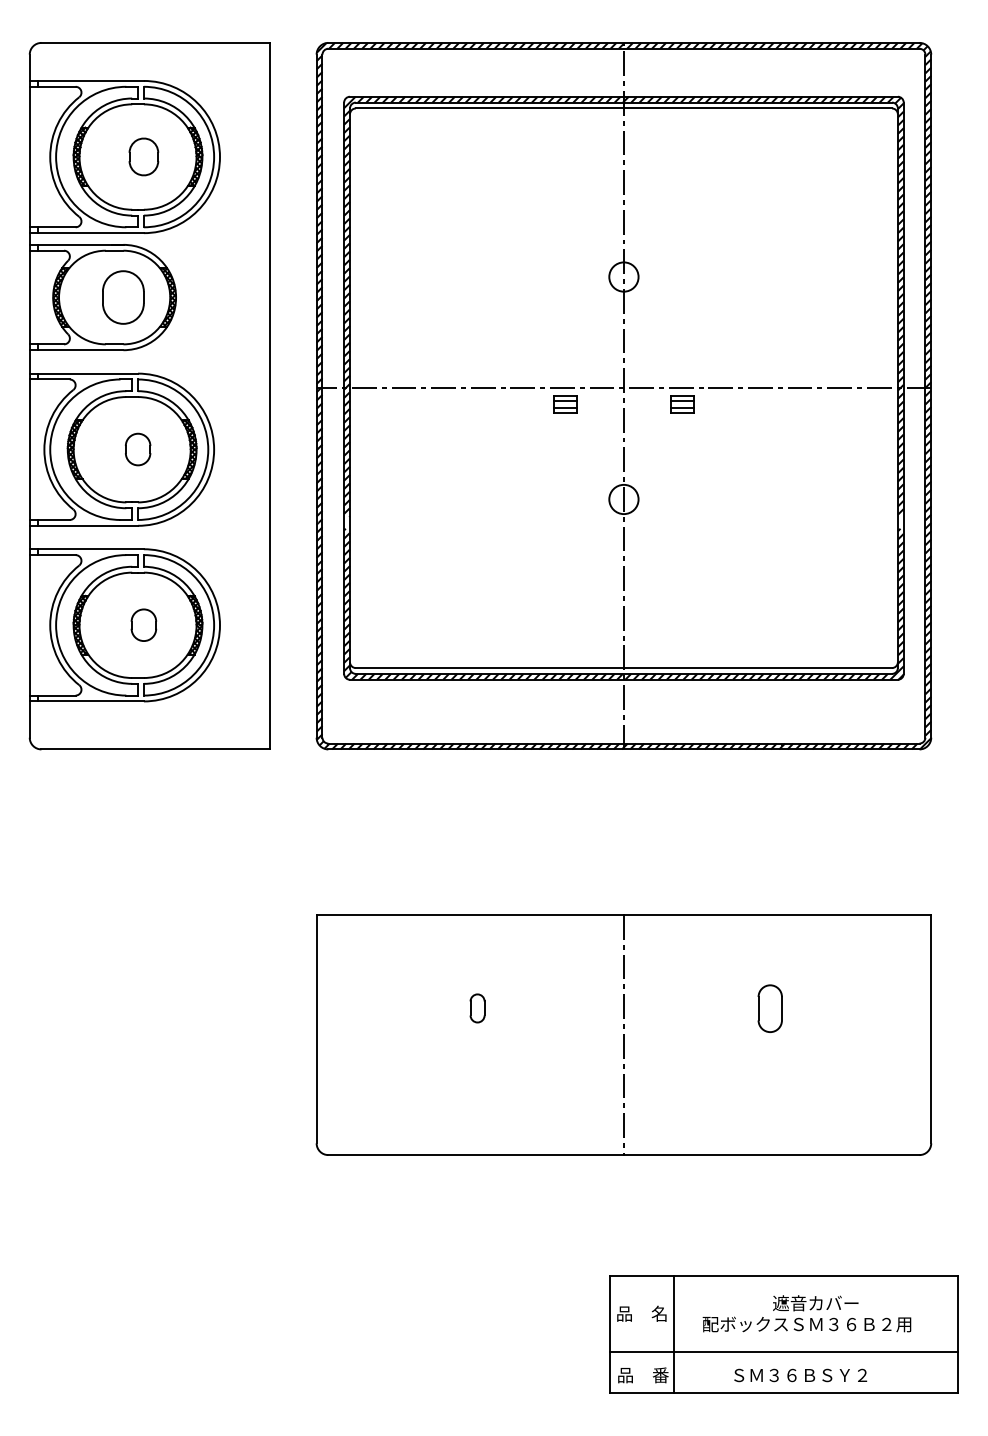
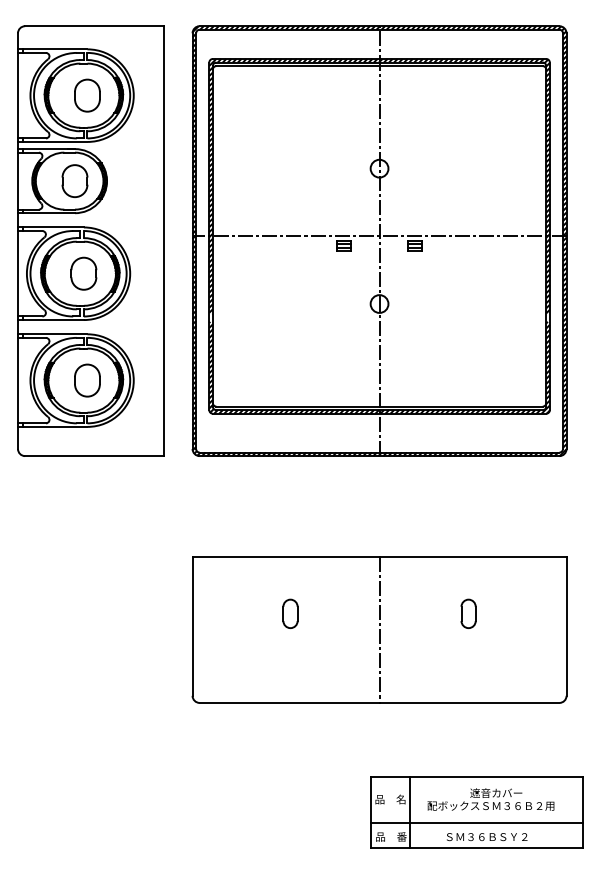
part: (143, 156) -> (87, 95), size x1.43
part: (137, 449) -> (83, 273), size x1.67
part: (143, 625) -> (87, 380), size x1.67
part: (477, 1008) -> (290, 613), size x1.67

